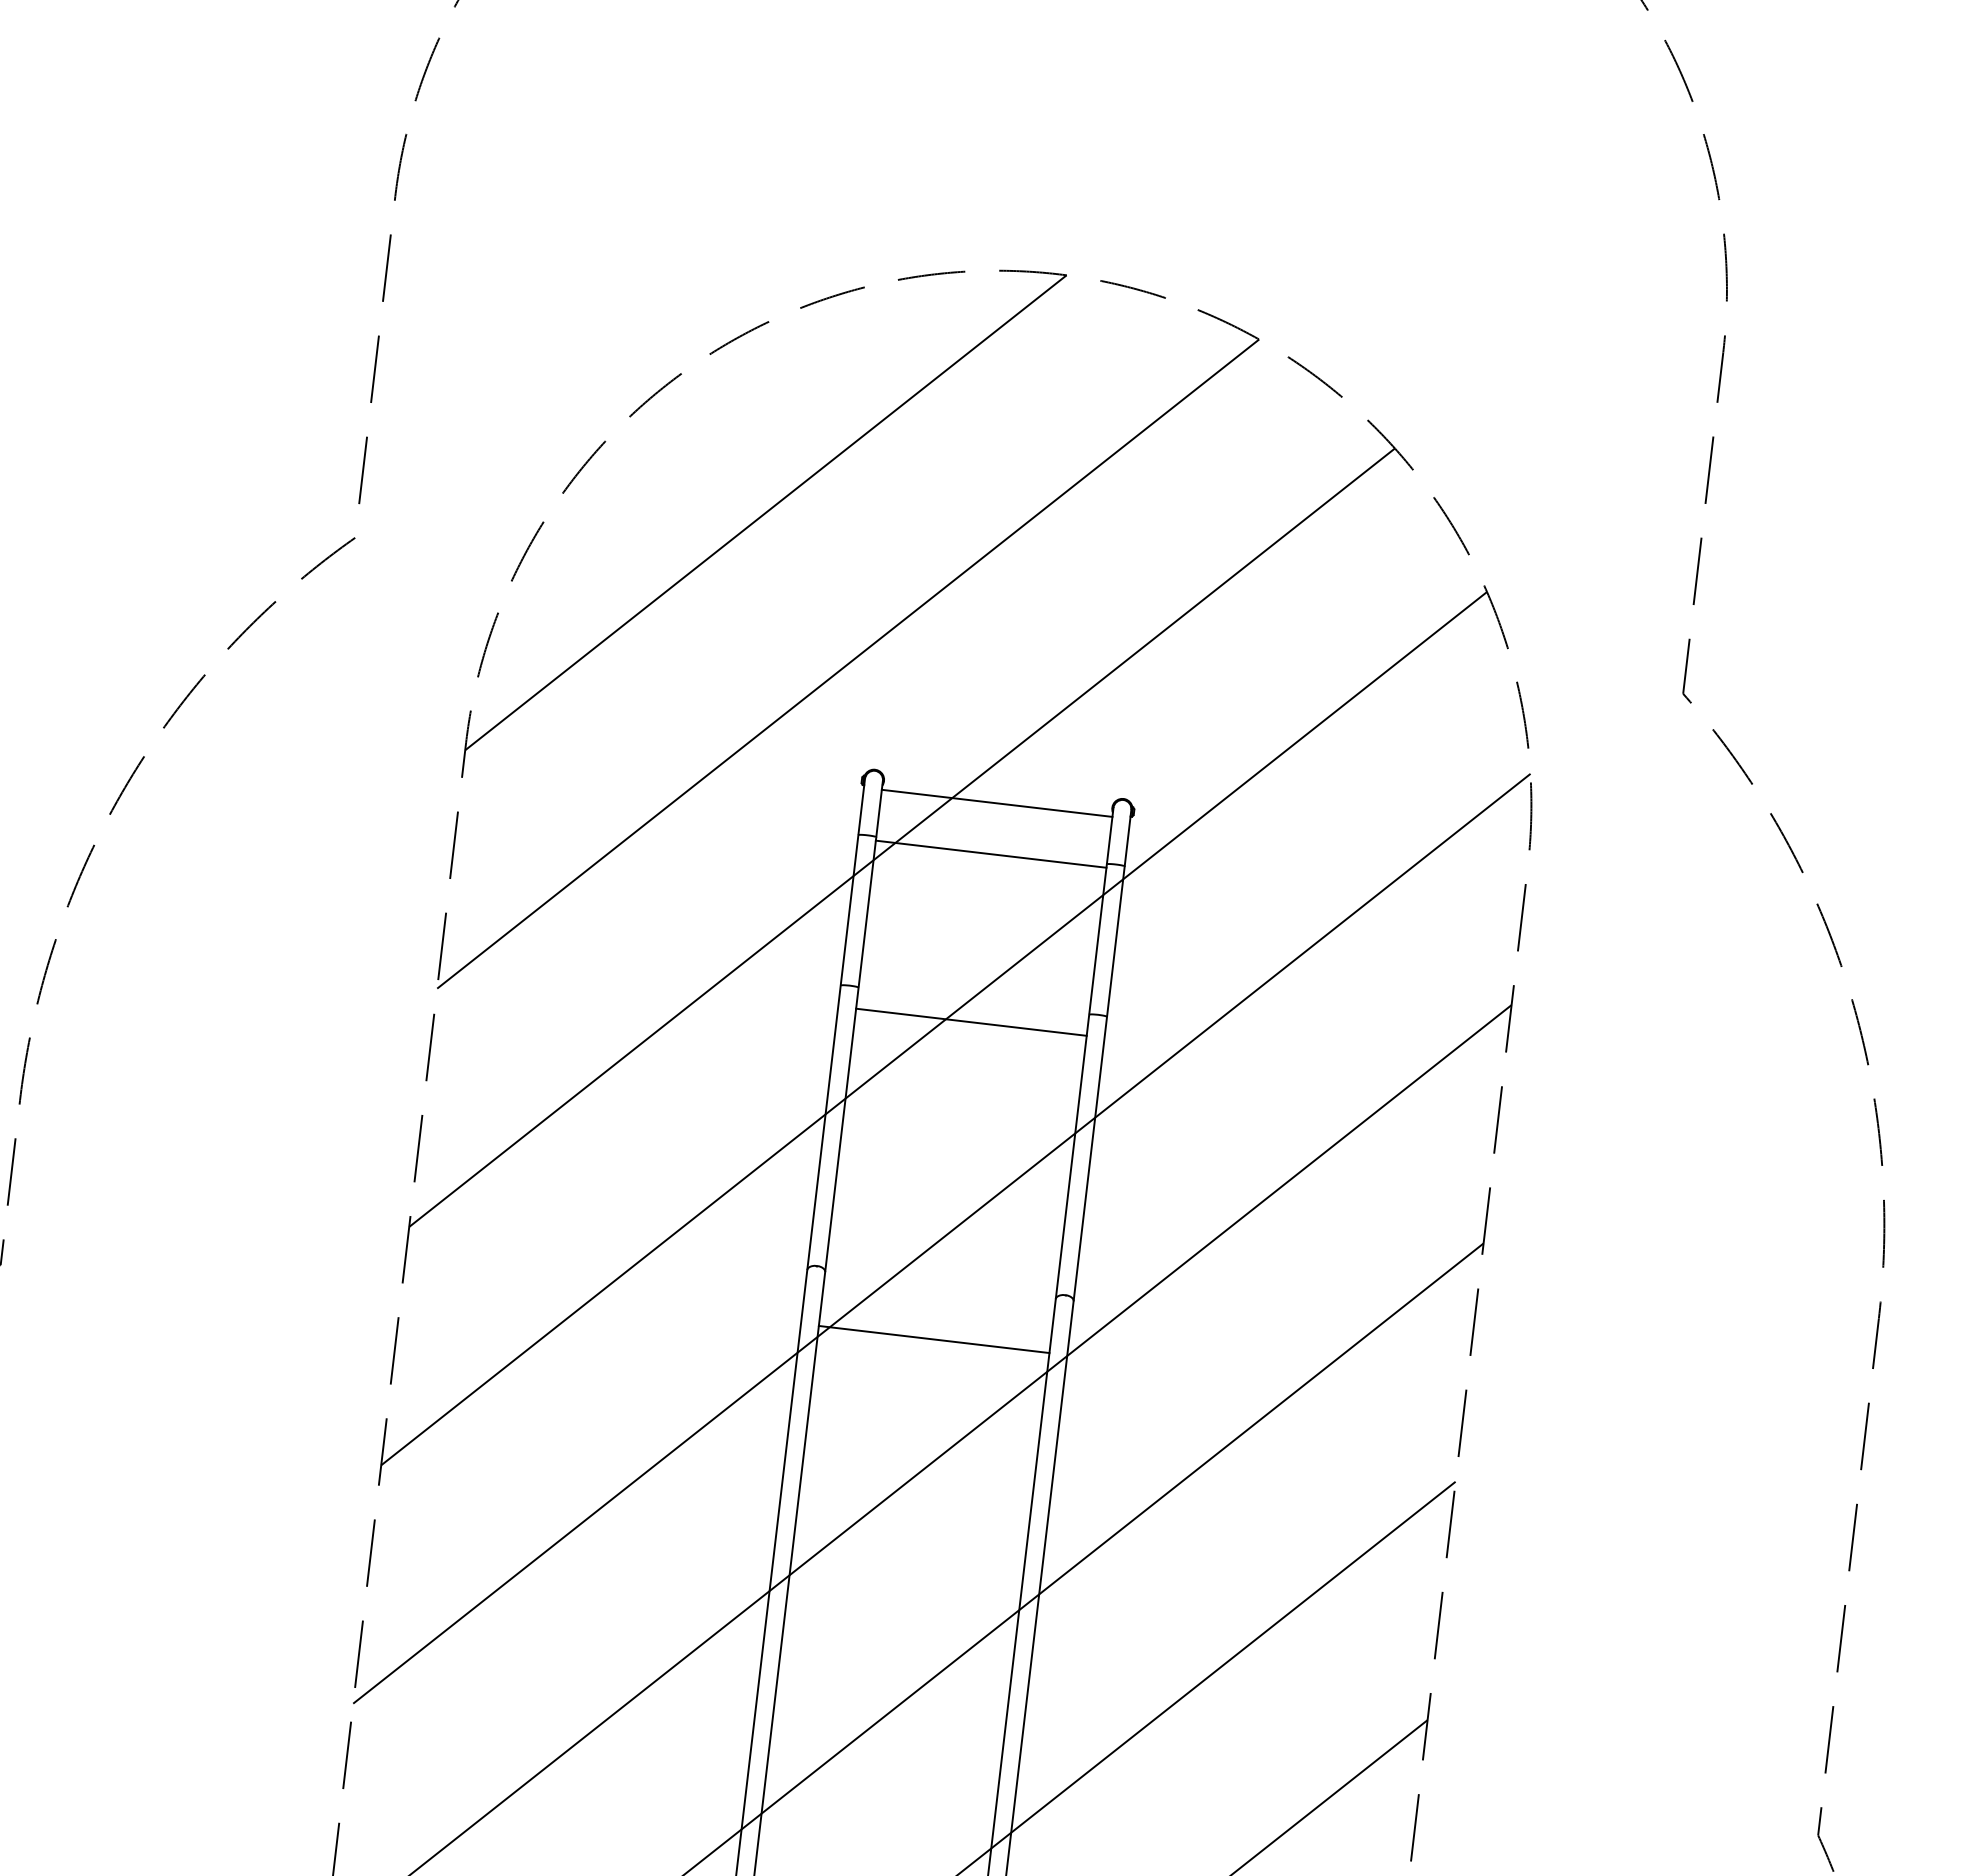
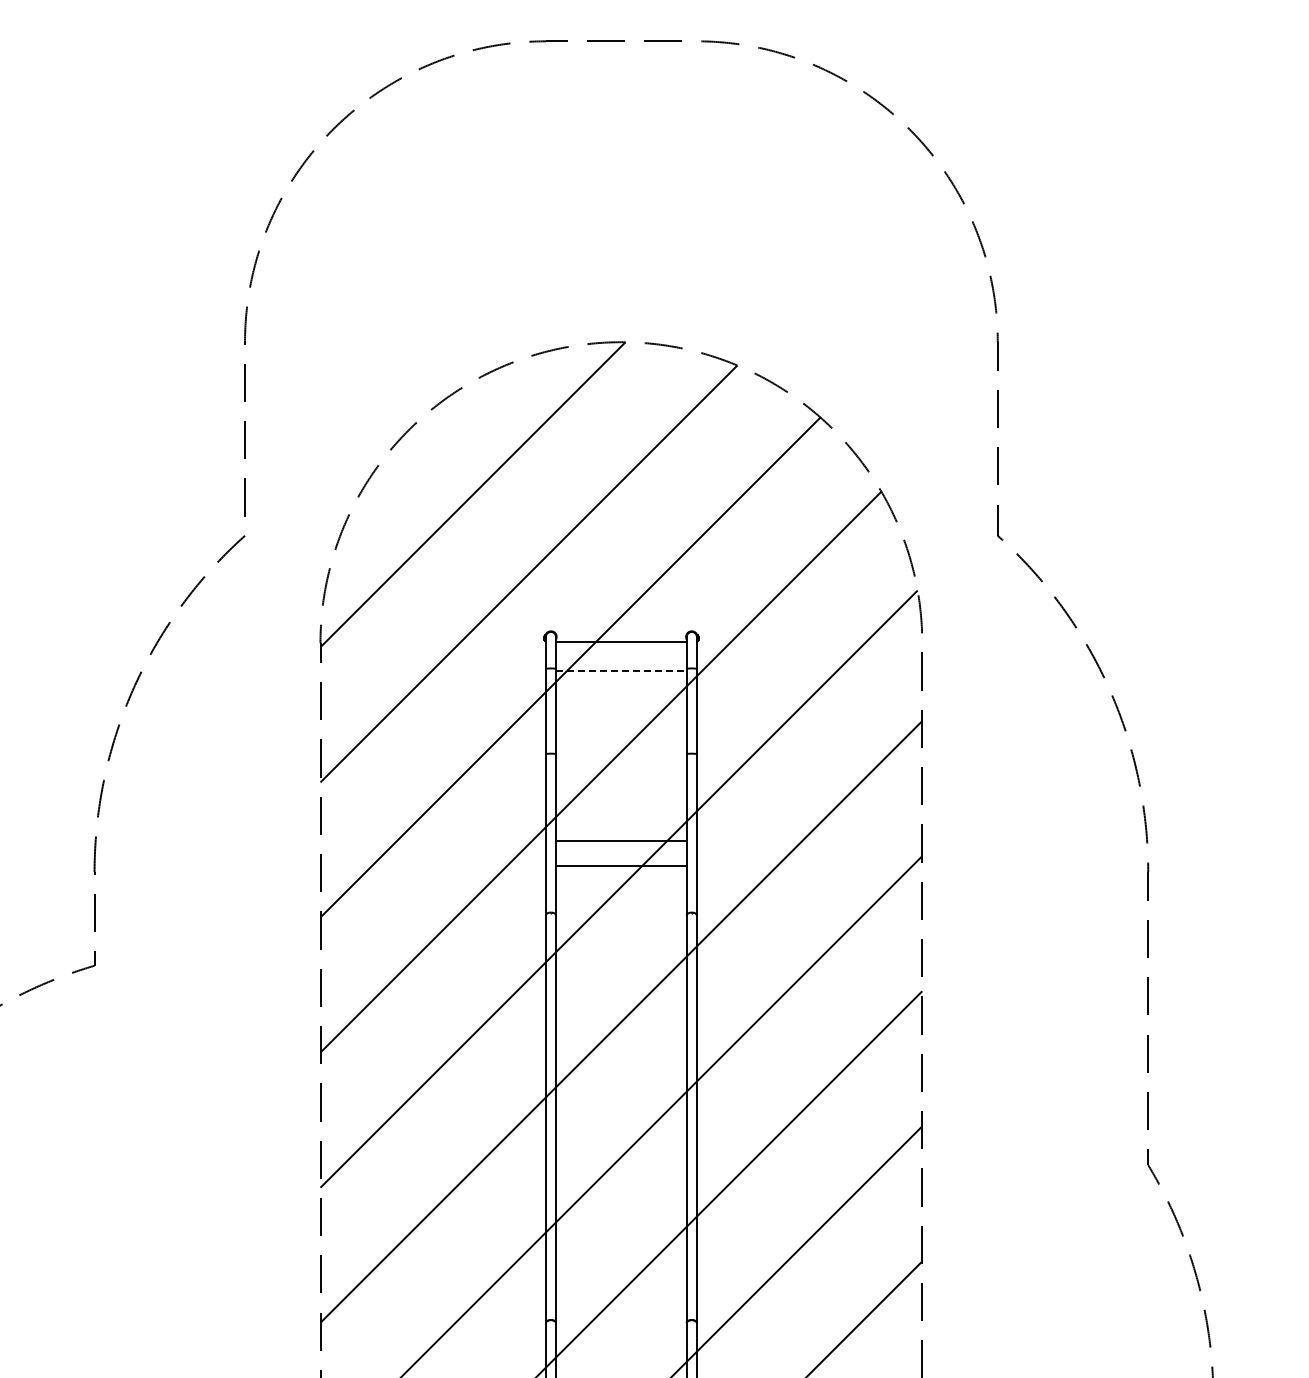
line: (991, 853) -> (621, 670), solid -> dashed
line: (971, 1022) -> (621, 841), moved
line: (934, 1338) -> (621, 865), moved

